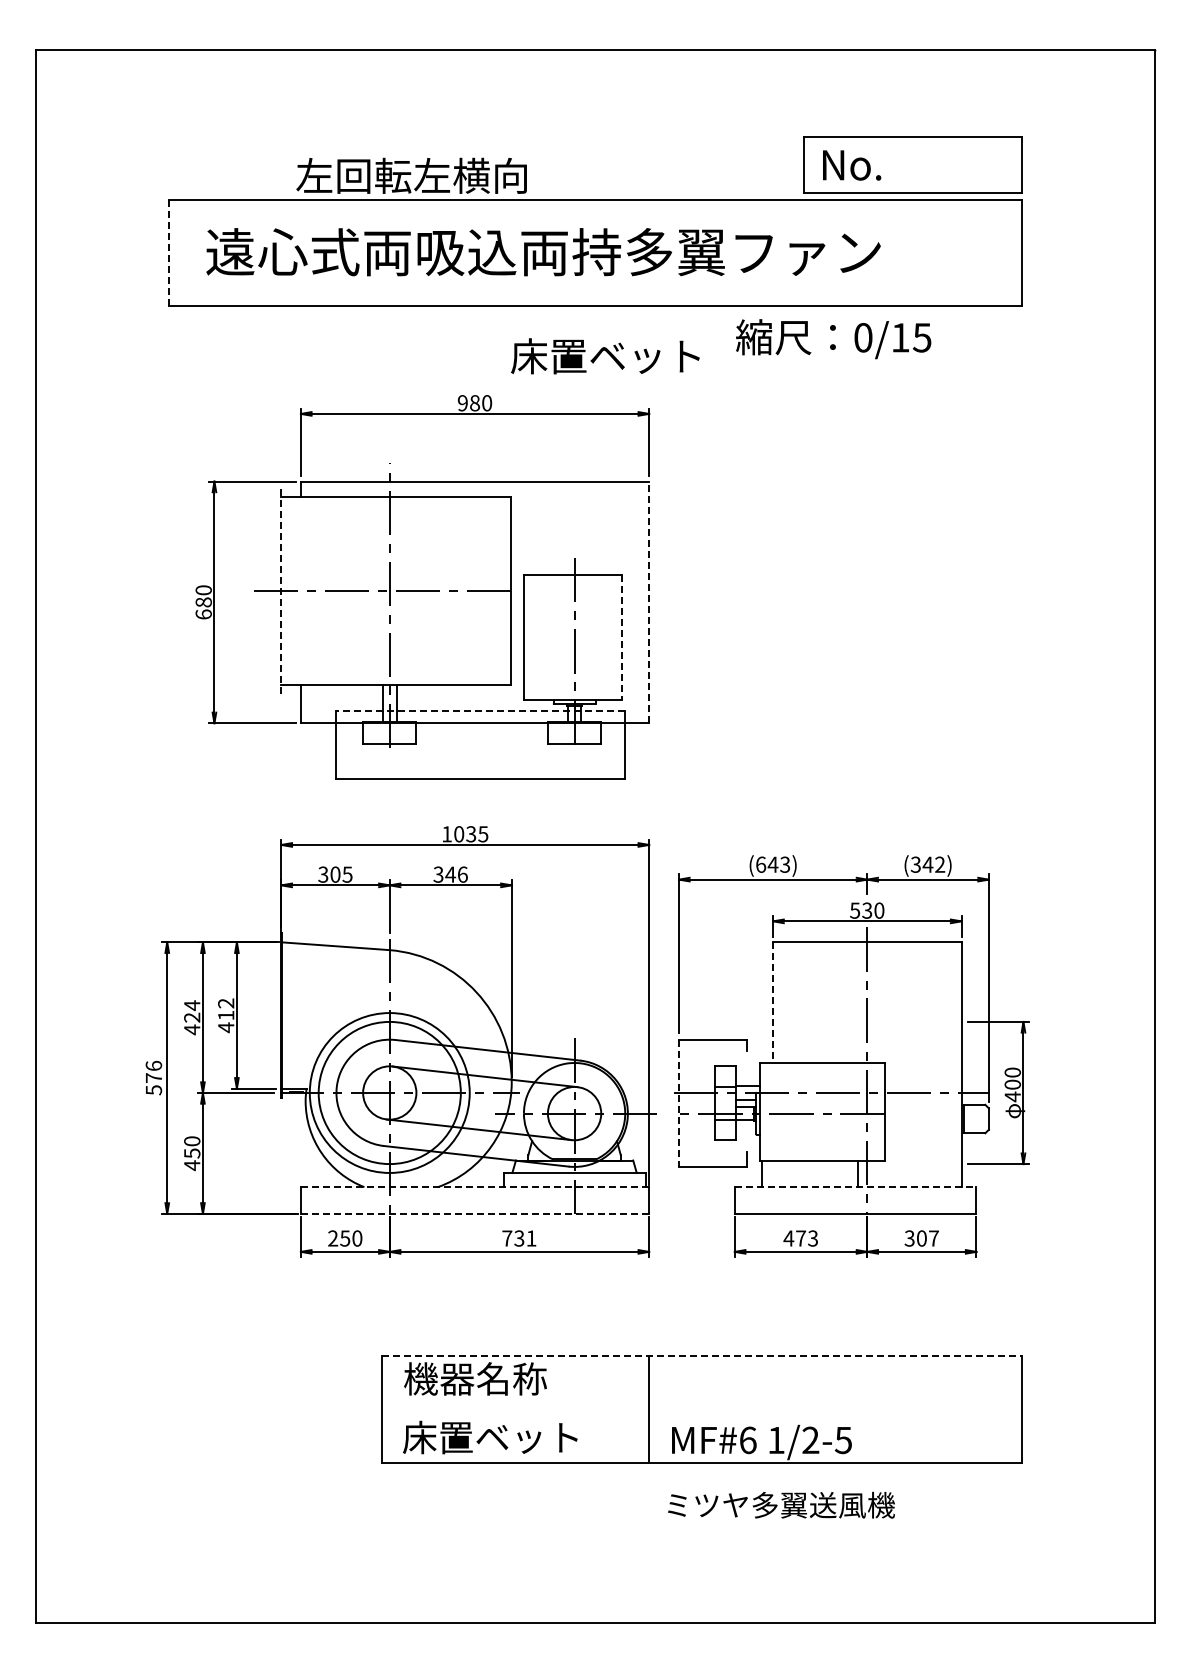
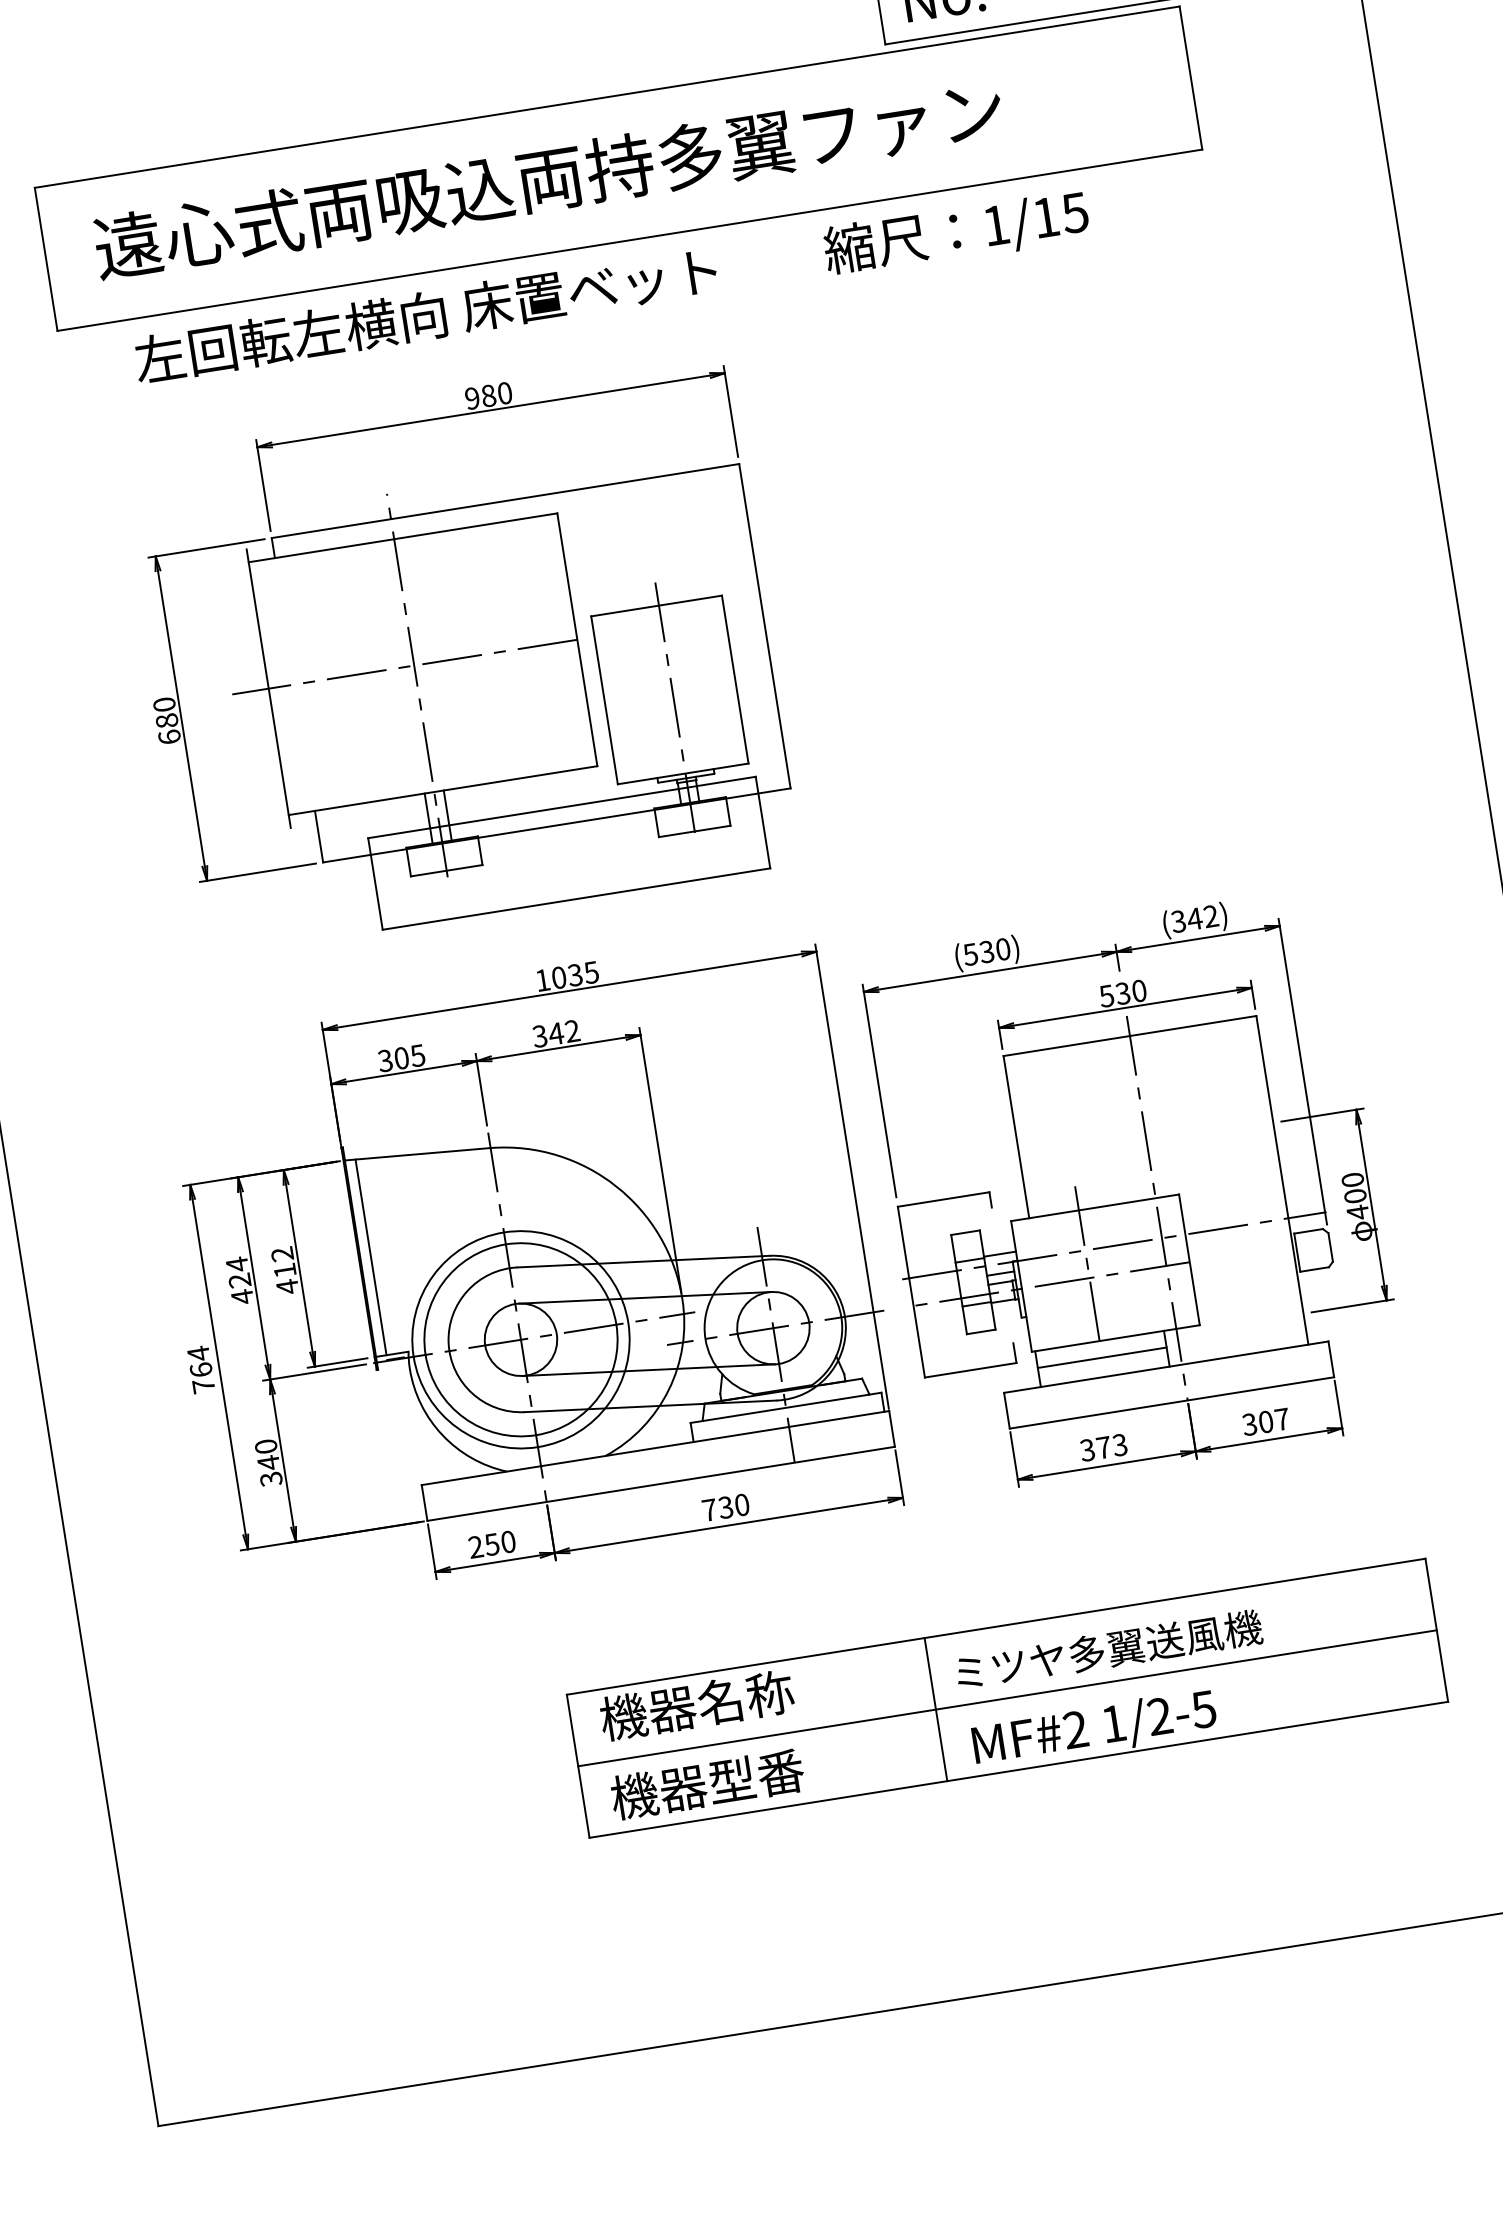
text: (411, 175) -> (290, 336), moved
line: (169, 253) -> (46, 259), dashed -> solid
text: (863, 337) -> (996, 225), 0/15 -> 1/15
text: (605, 356) -> (589, 289), moved
line: (281, 590) -> (268, 688), dashed -> solid
line: (649, 602) -> (765, 626), dashed -> solid
line: (621, 637) -> (735, 679), dashed -> solid
line: (480, 710) -> (561, 807), dashed -> solid
text: (772, 864) -> (986, 951), (643) -> (530)
text: (462, 874) -> (572, 1031), 346 -> 342
line: (773, 1003) -> (1016, 1138), dashed -> solid
line: (290, 1015) -> (371, 1256), added
text: (153, 1077) -> (200, 1369), 576 -> 764
line: (679, 1103) -> (912, 1292), dashed -> solid
line: (810, 1103) -> (1087, 1264), added
text: (192, 1159) -> (270, 1470), 450 -> 340
line: (810, 1172) -> (1102, 1357), added
line: (475, 1187) -> (656, 1448), dashed -> solid
line: (855, 1187) -> (1166, 1367), dashed -> solid
line: (475, 1213) -> (661, 1483), dashed -> solid
text: (531, 1238) -> (742, 1504), 731 -> 730
text: (788, 1238) -> (1087, 1450), 473 -> 373
line: (702, 1356) -> (996, 1626), dashed -> solid
line: (701, 1409) -> (1006, 1698), added
text: (490, 1437) -> (729, 1780), 床置ベット -> 機器型番
text: (747, 1440) -> (1074, 1730), MF#6 -> MF#2
text: (781, 1504) -> (1108, 1649), moved

